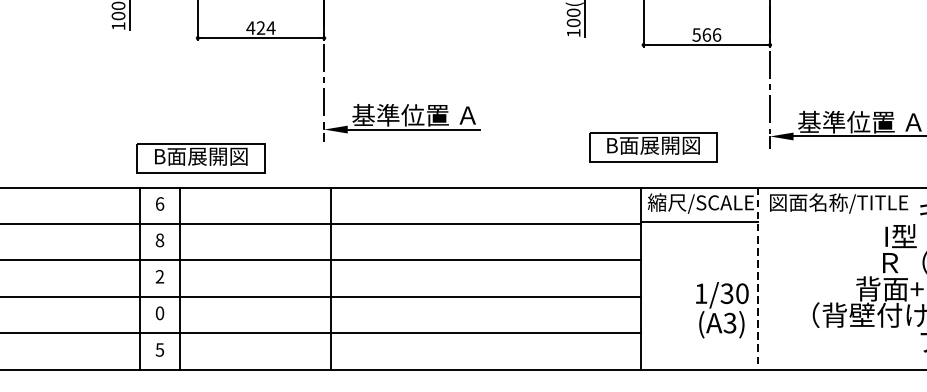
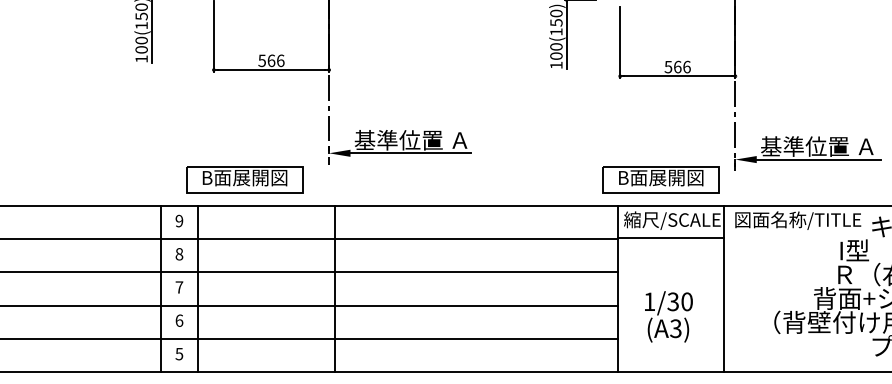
text: (261, 27) -> (271, 60), 424 -> 566
part: (652, 147) -> (660, 179), moved
part: (200, 158) -> (244, 179), moved
text: (160, 203) -> (179, 220), 6 -> 9
text: (160, 276) -> (179, 287), 2 -> 7
line: (758, 279) -> (724, 289), dashed -> solid
text: (721, 309) -> (668, 316), moved
text: (160, 313) -> (179, 320), 0 -> 6

